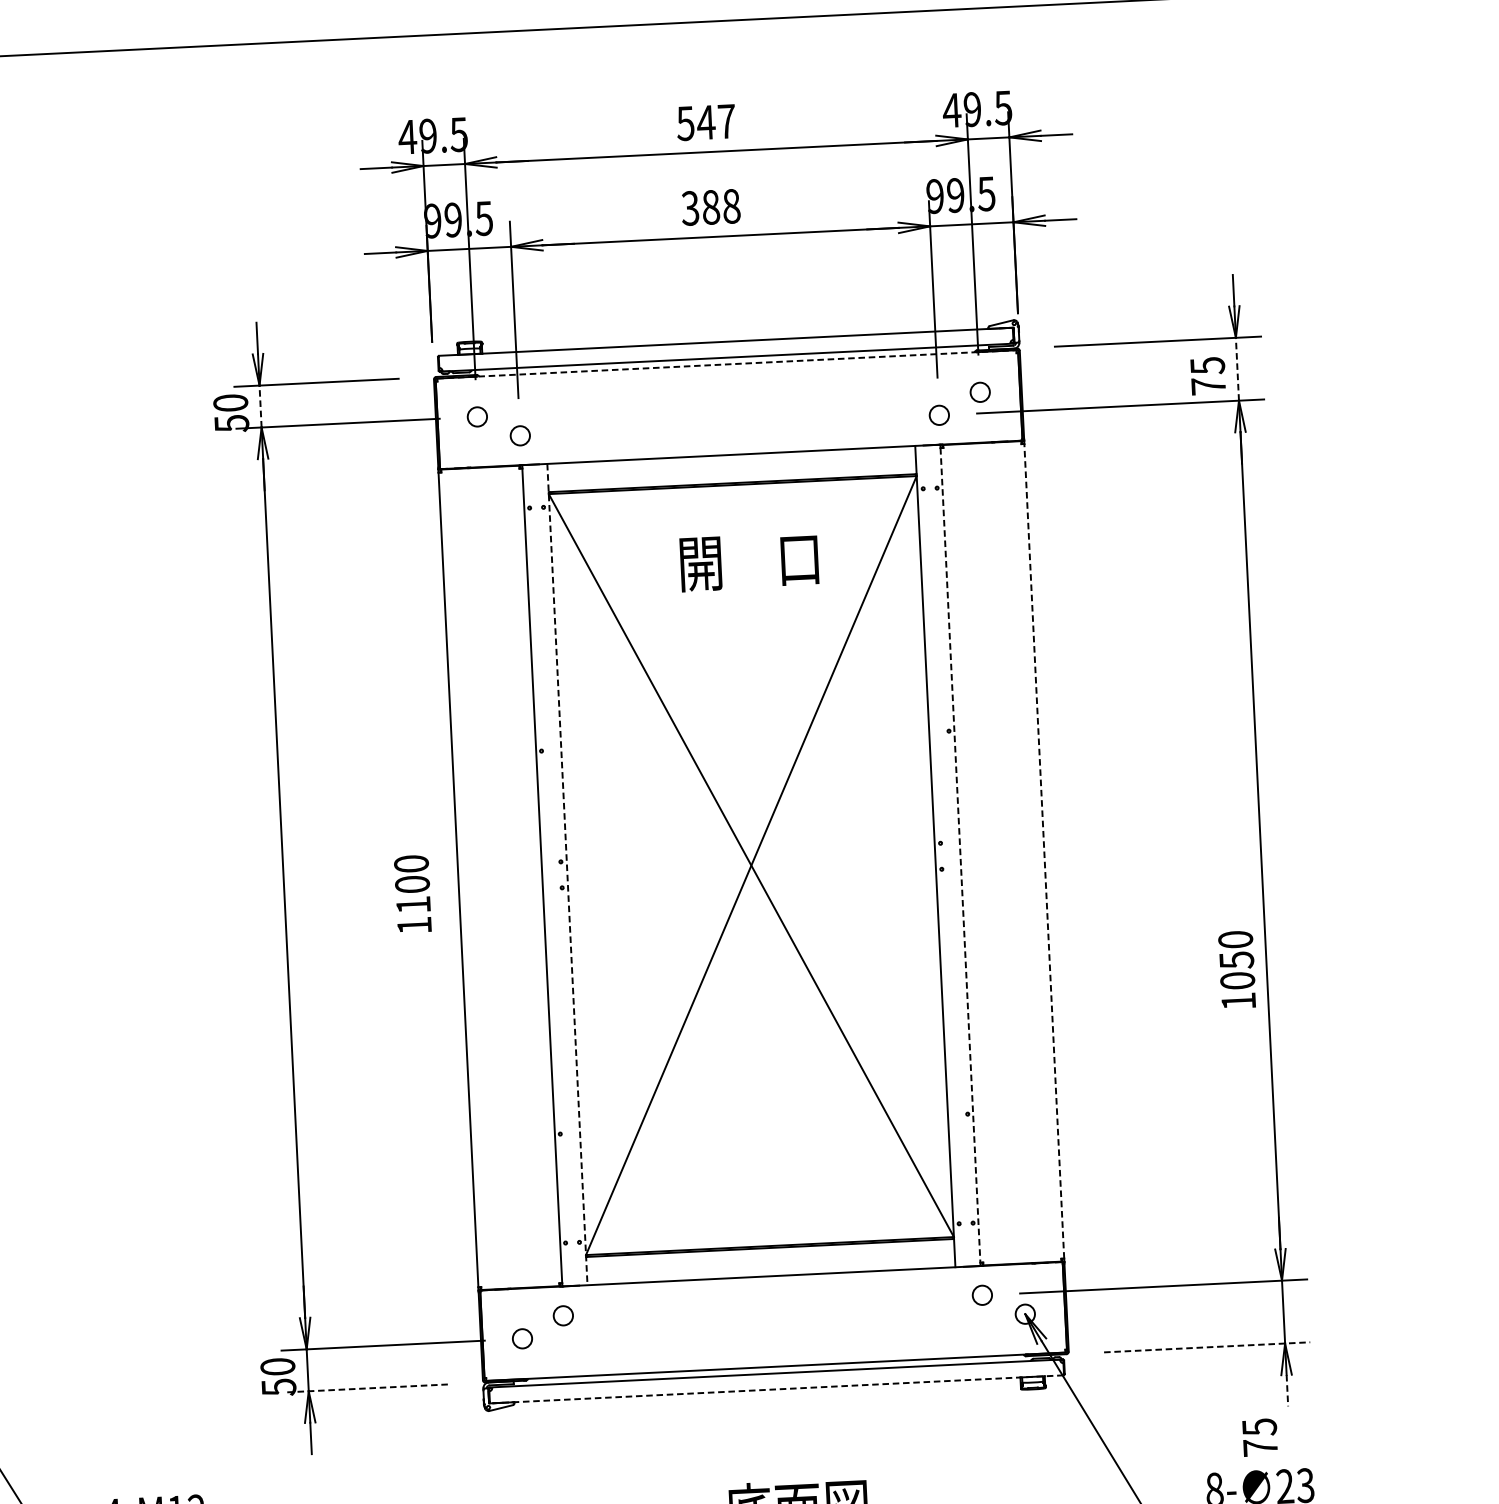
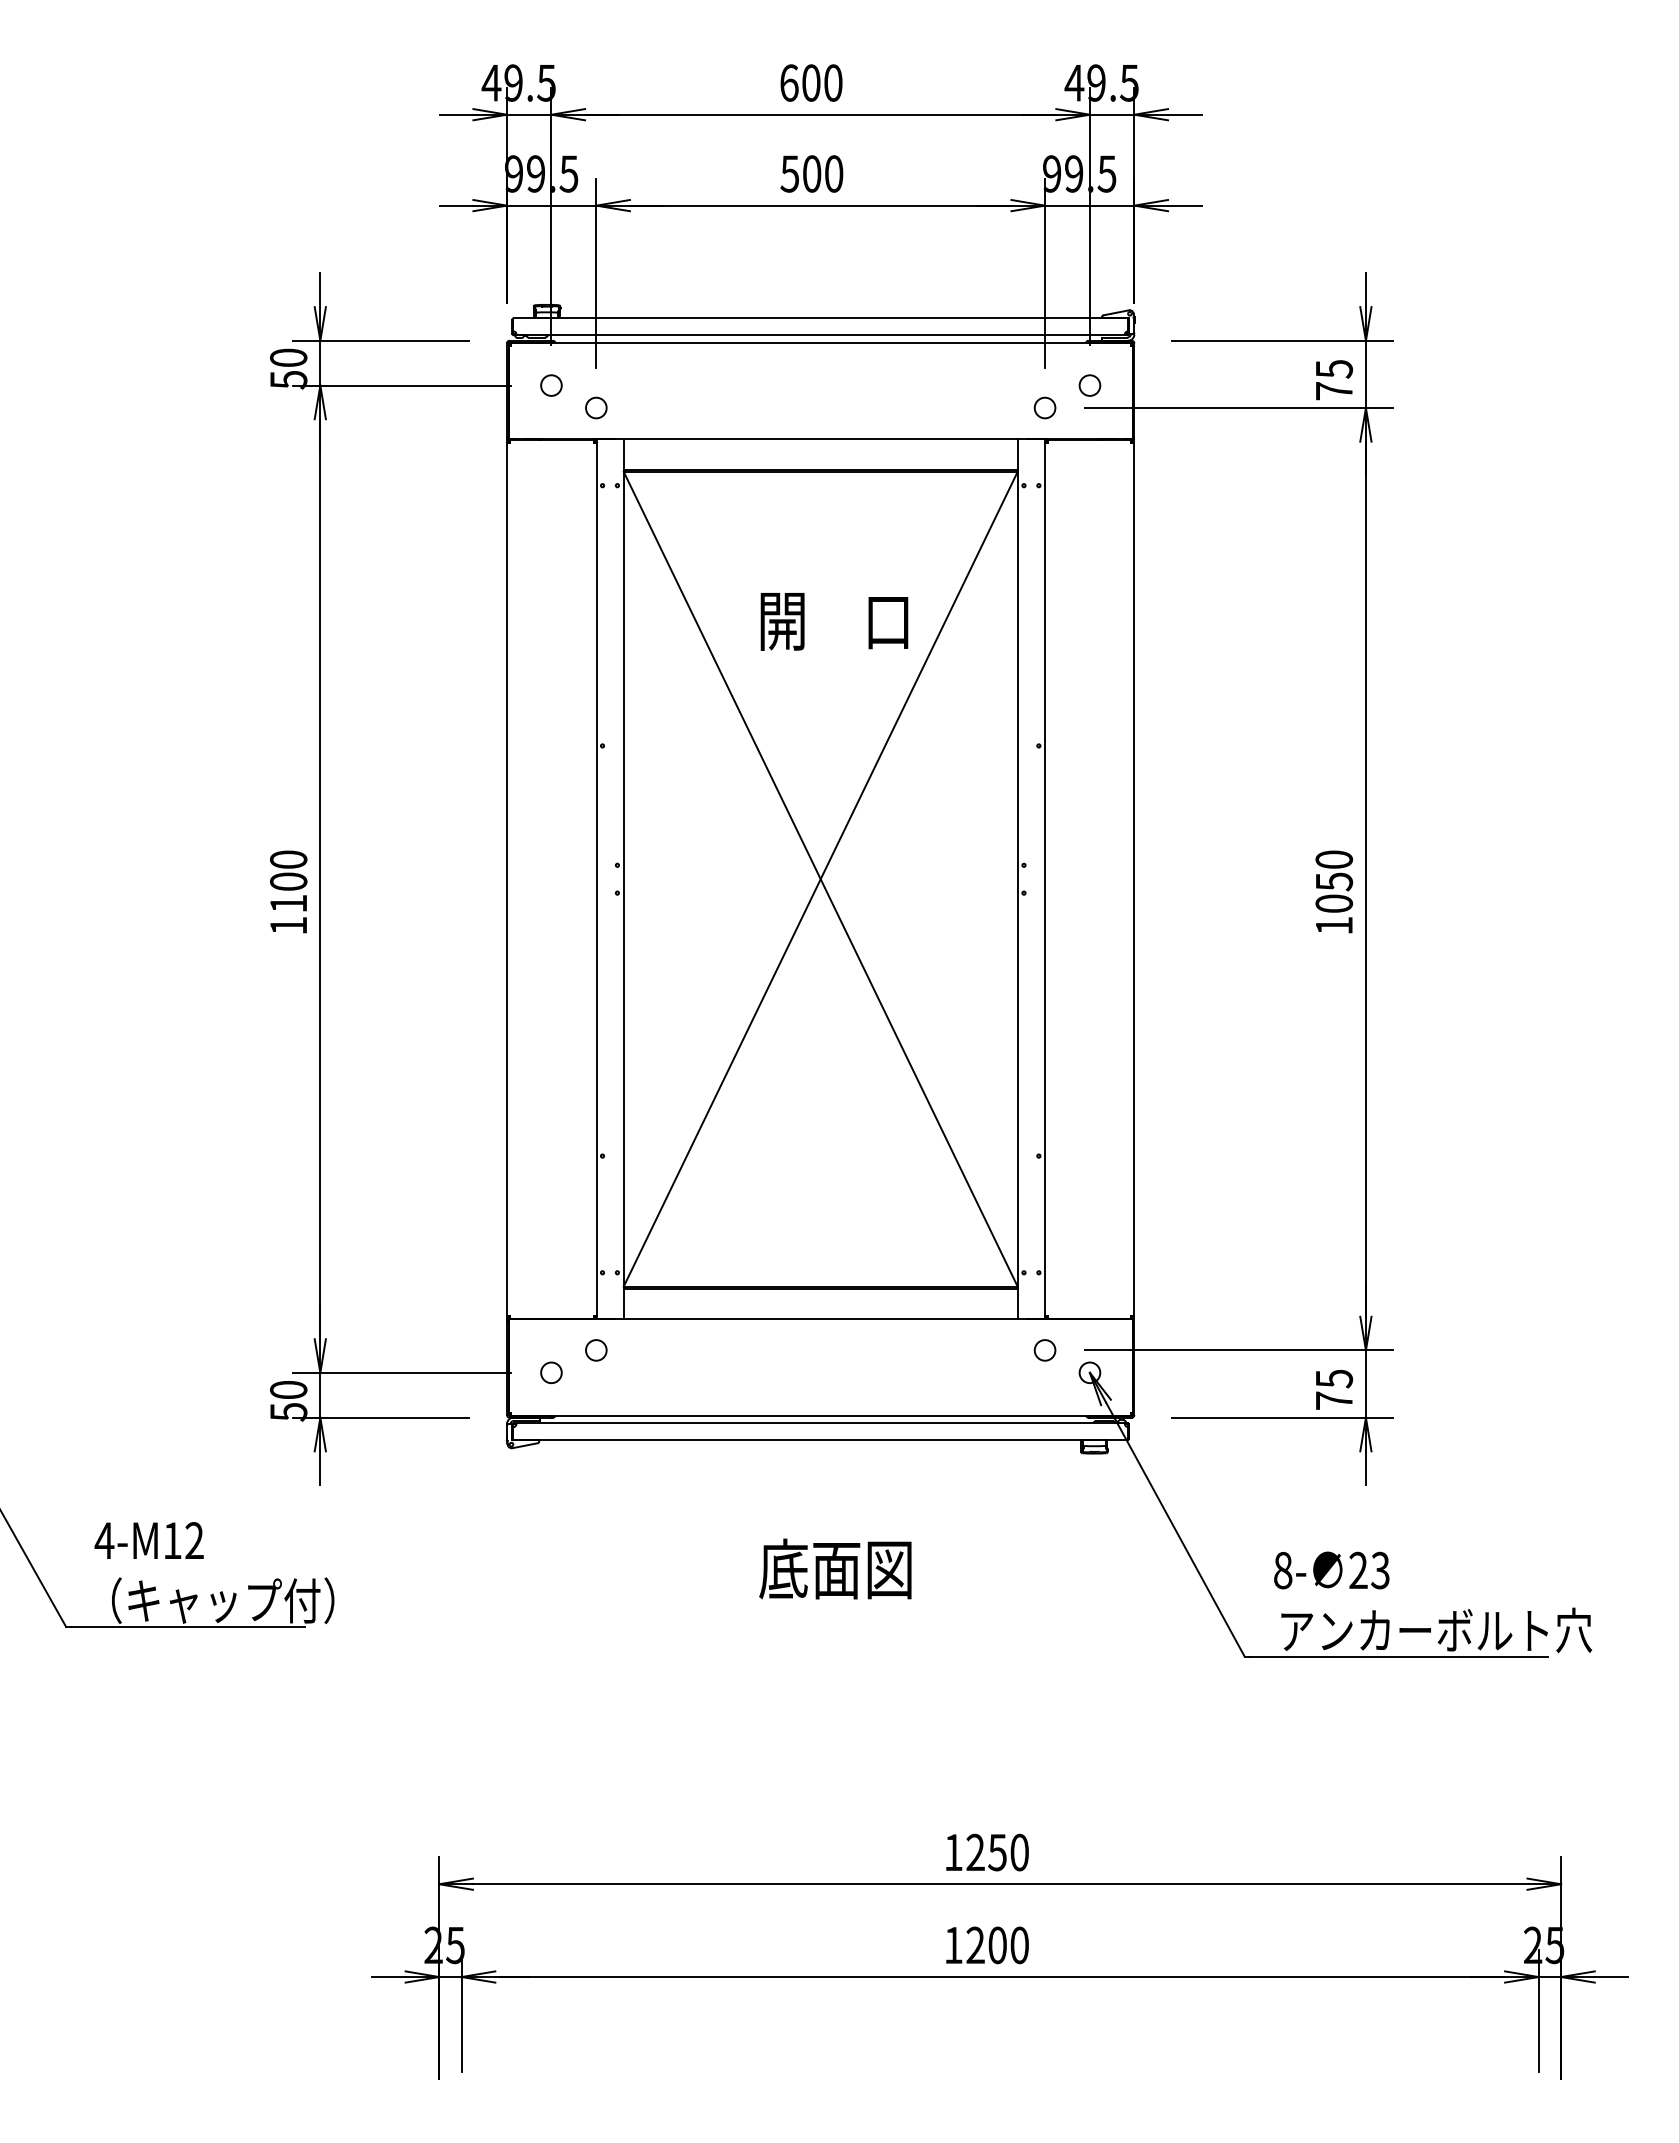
text: (705, 122) -> (810, 82), 547 -> 600
text: (710, 207) -> (811, 173), 388 -> 500
line: (727, 364) -> (821, 342), dashed -> solid
line: (1237, 369) -> (1365, 374), dashed -> solid
line: (260, 405) -> (320, 362), dashed -> solid
text: (749, 561) -> (834, 621), moved
line: (1044, 850) -> (1134, 878), dashed -> solid
line: (960, 855) -> (1044, 879), dashed -> solid
line: (567, 874) -> (623, 879), dashed -> solid
text: (412, 893) -> (288, 891), moved
text: (1237, 969) -> (1334, 891), moved
line: (1207, 1347) -> (1282, 1417), dashed -> solid
line: (365, 1388) -> (381, 1417), dashed -> solid
line: (776, 1389) -> (820, 1440), dashed -> solid
line: (1287, 1390) -> (1365, 1468), dashed -> solid
text: (1260, 1437) -> (1334, 1389), moved

